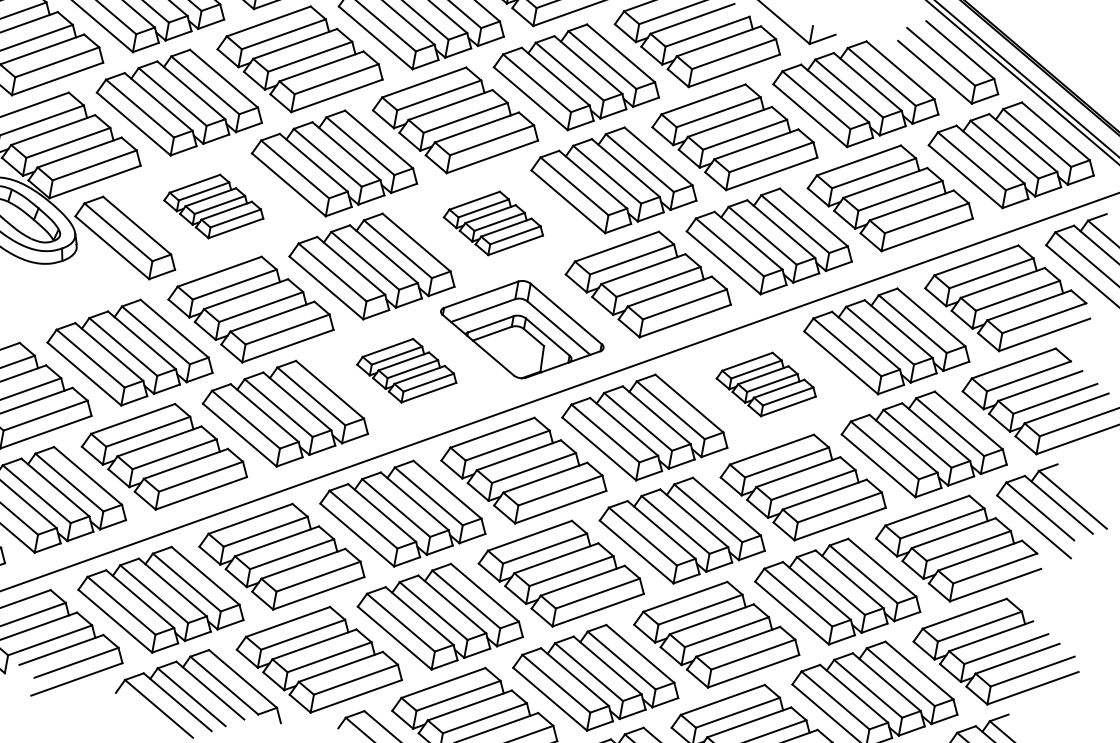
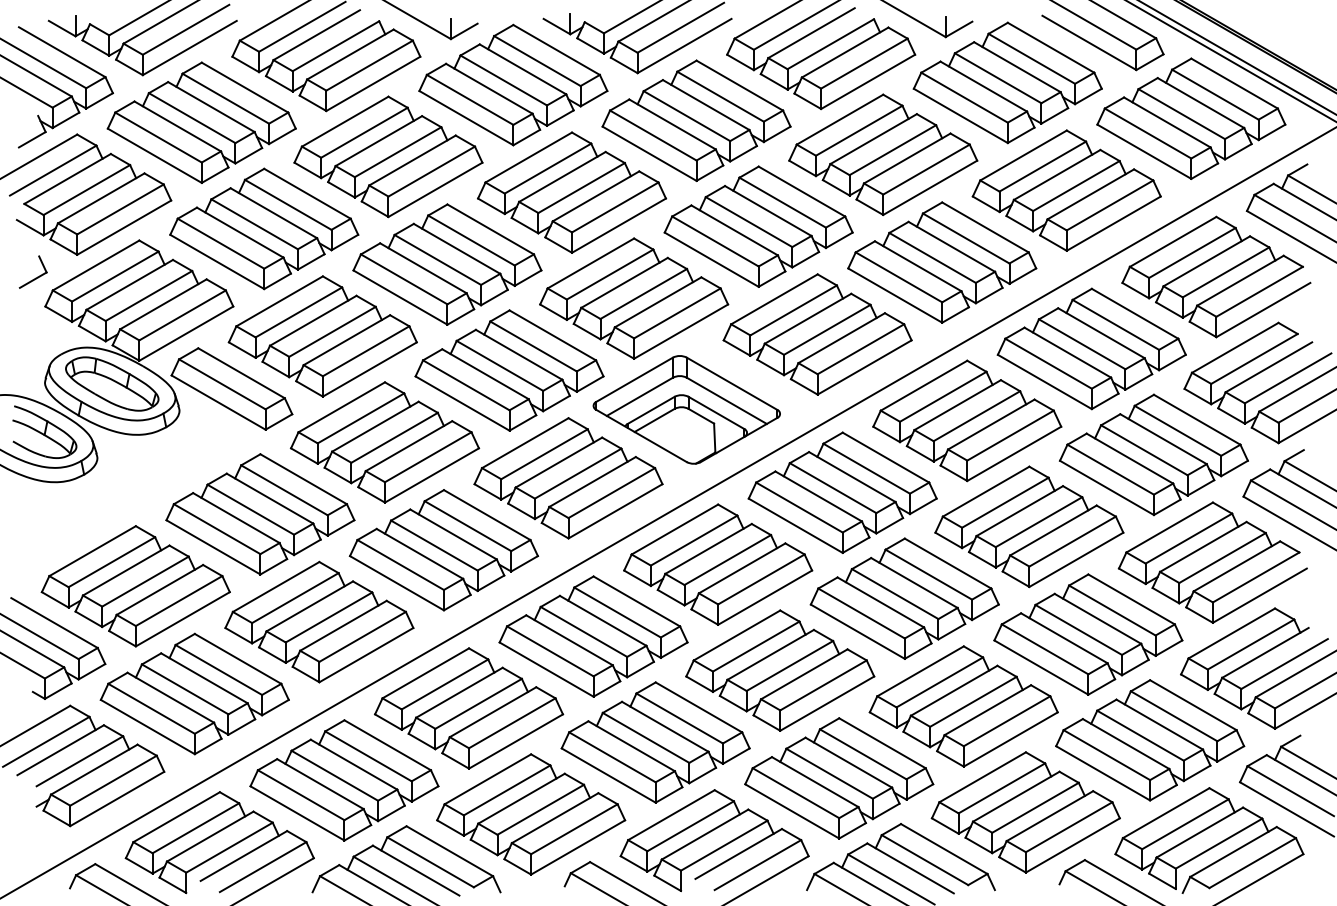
part: (214, 206) -> (322, 336), size x1.67
part: (494, 223) -> (634, 298), size x1.67
part: (407, 370) -> (568, 478), size x1.67
part: (767, 384) -> (967, 420), size x1.67

